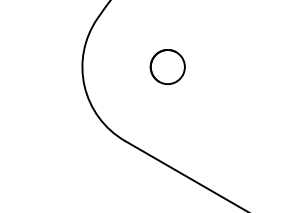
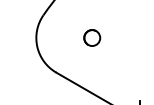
part: (168, 65) -> (92, 37), moved

